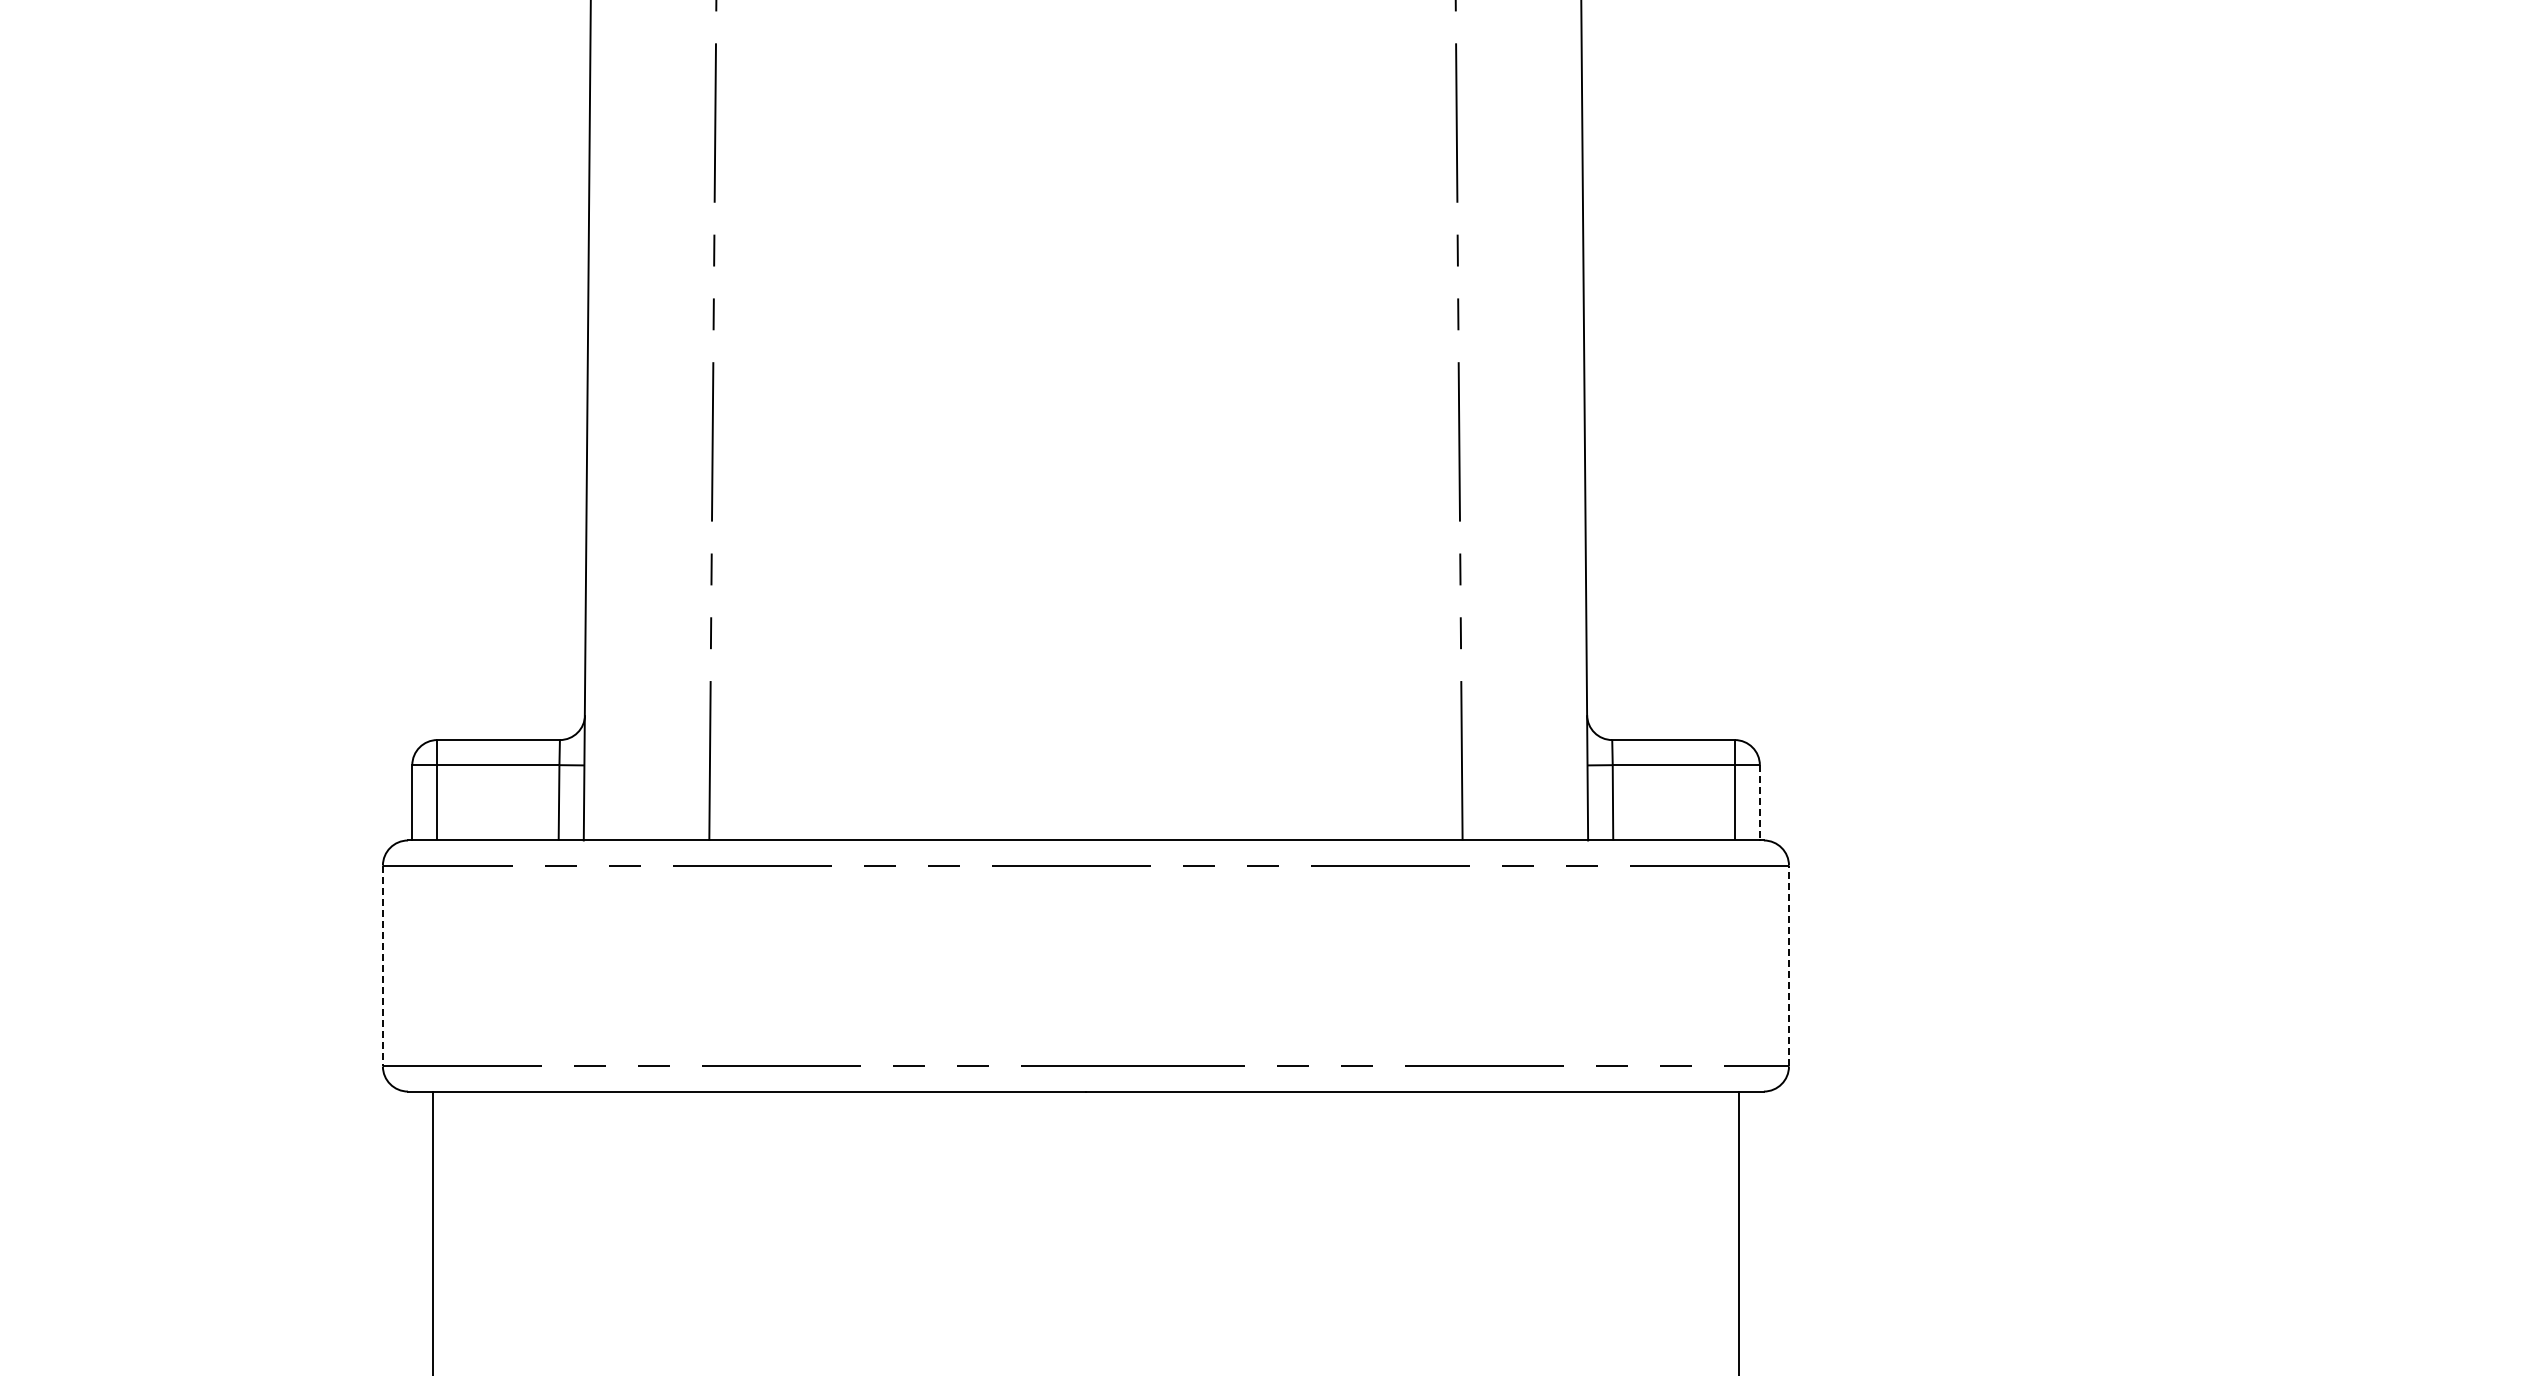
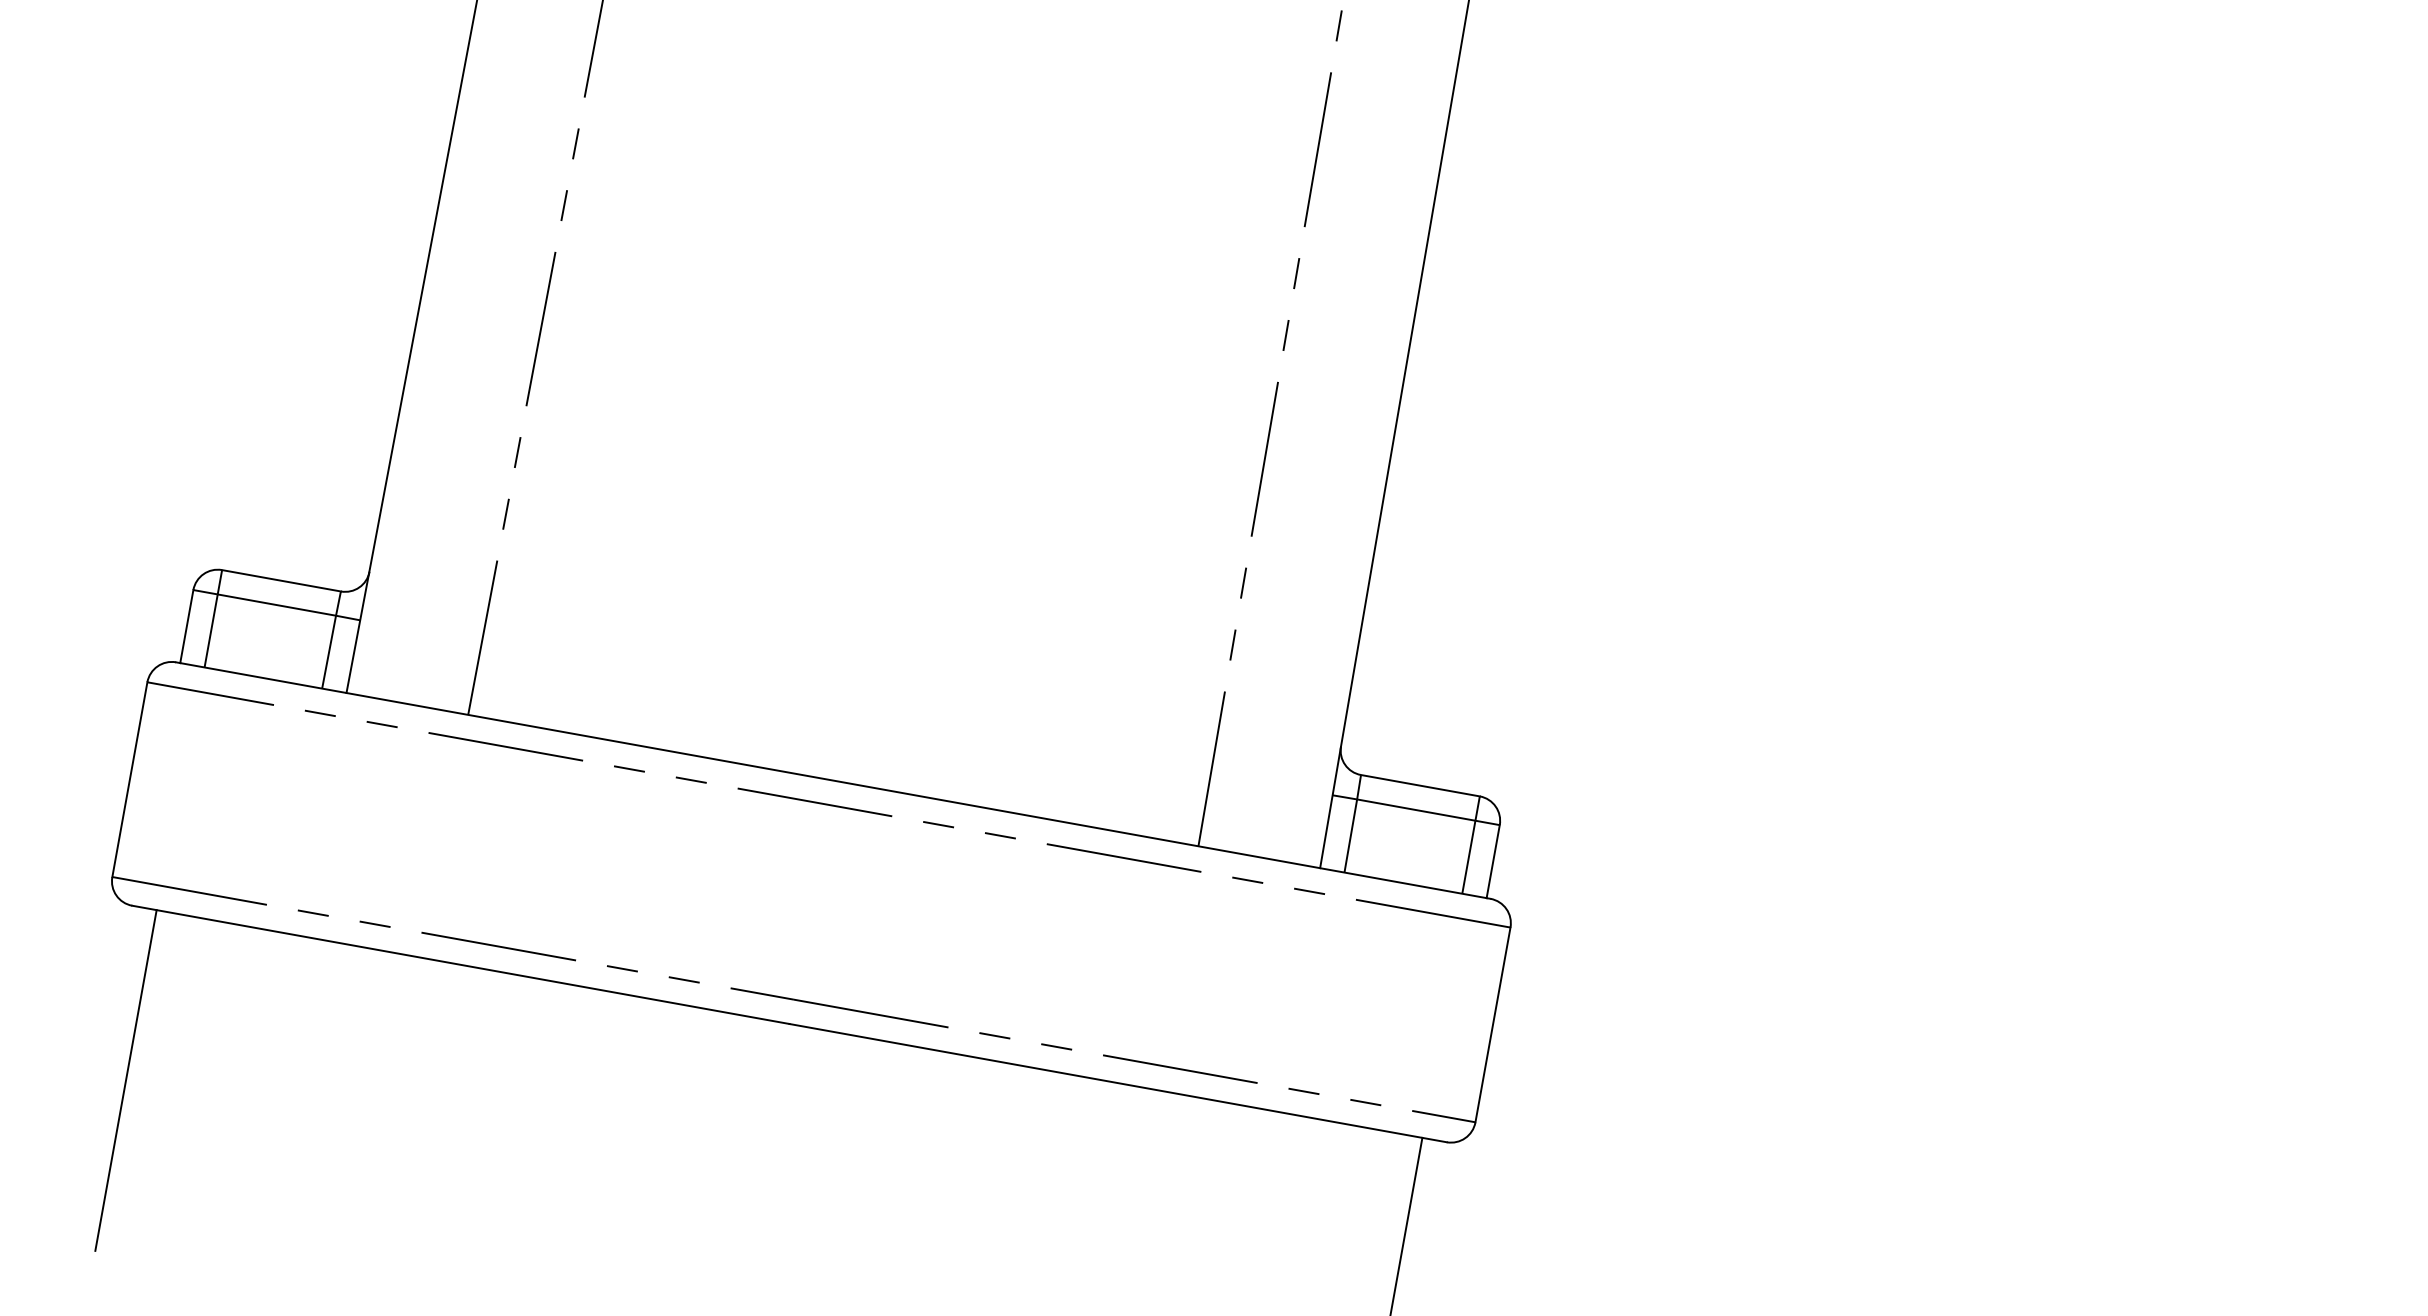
line: (1759, 802) -> (1492, 861), dashed -> solid
line: (1789, 965) -> (1493, 1024), dashed -> solid
line: (382, 966) -> (129, 780), dashed -> solid

